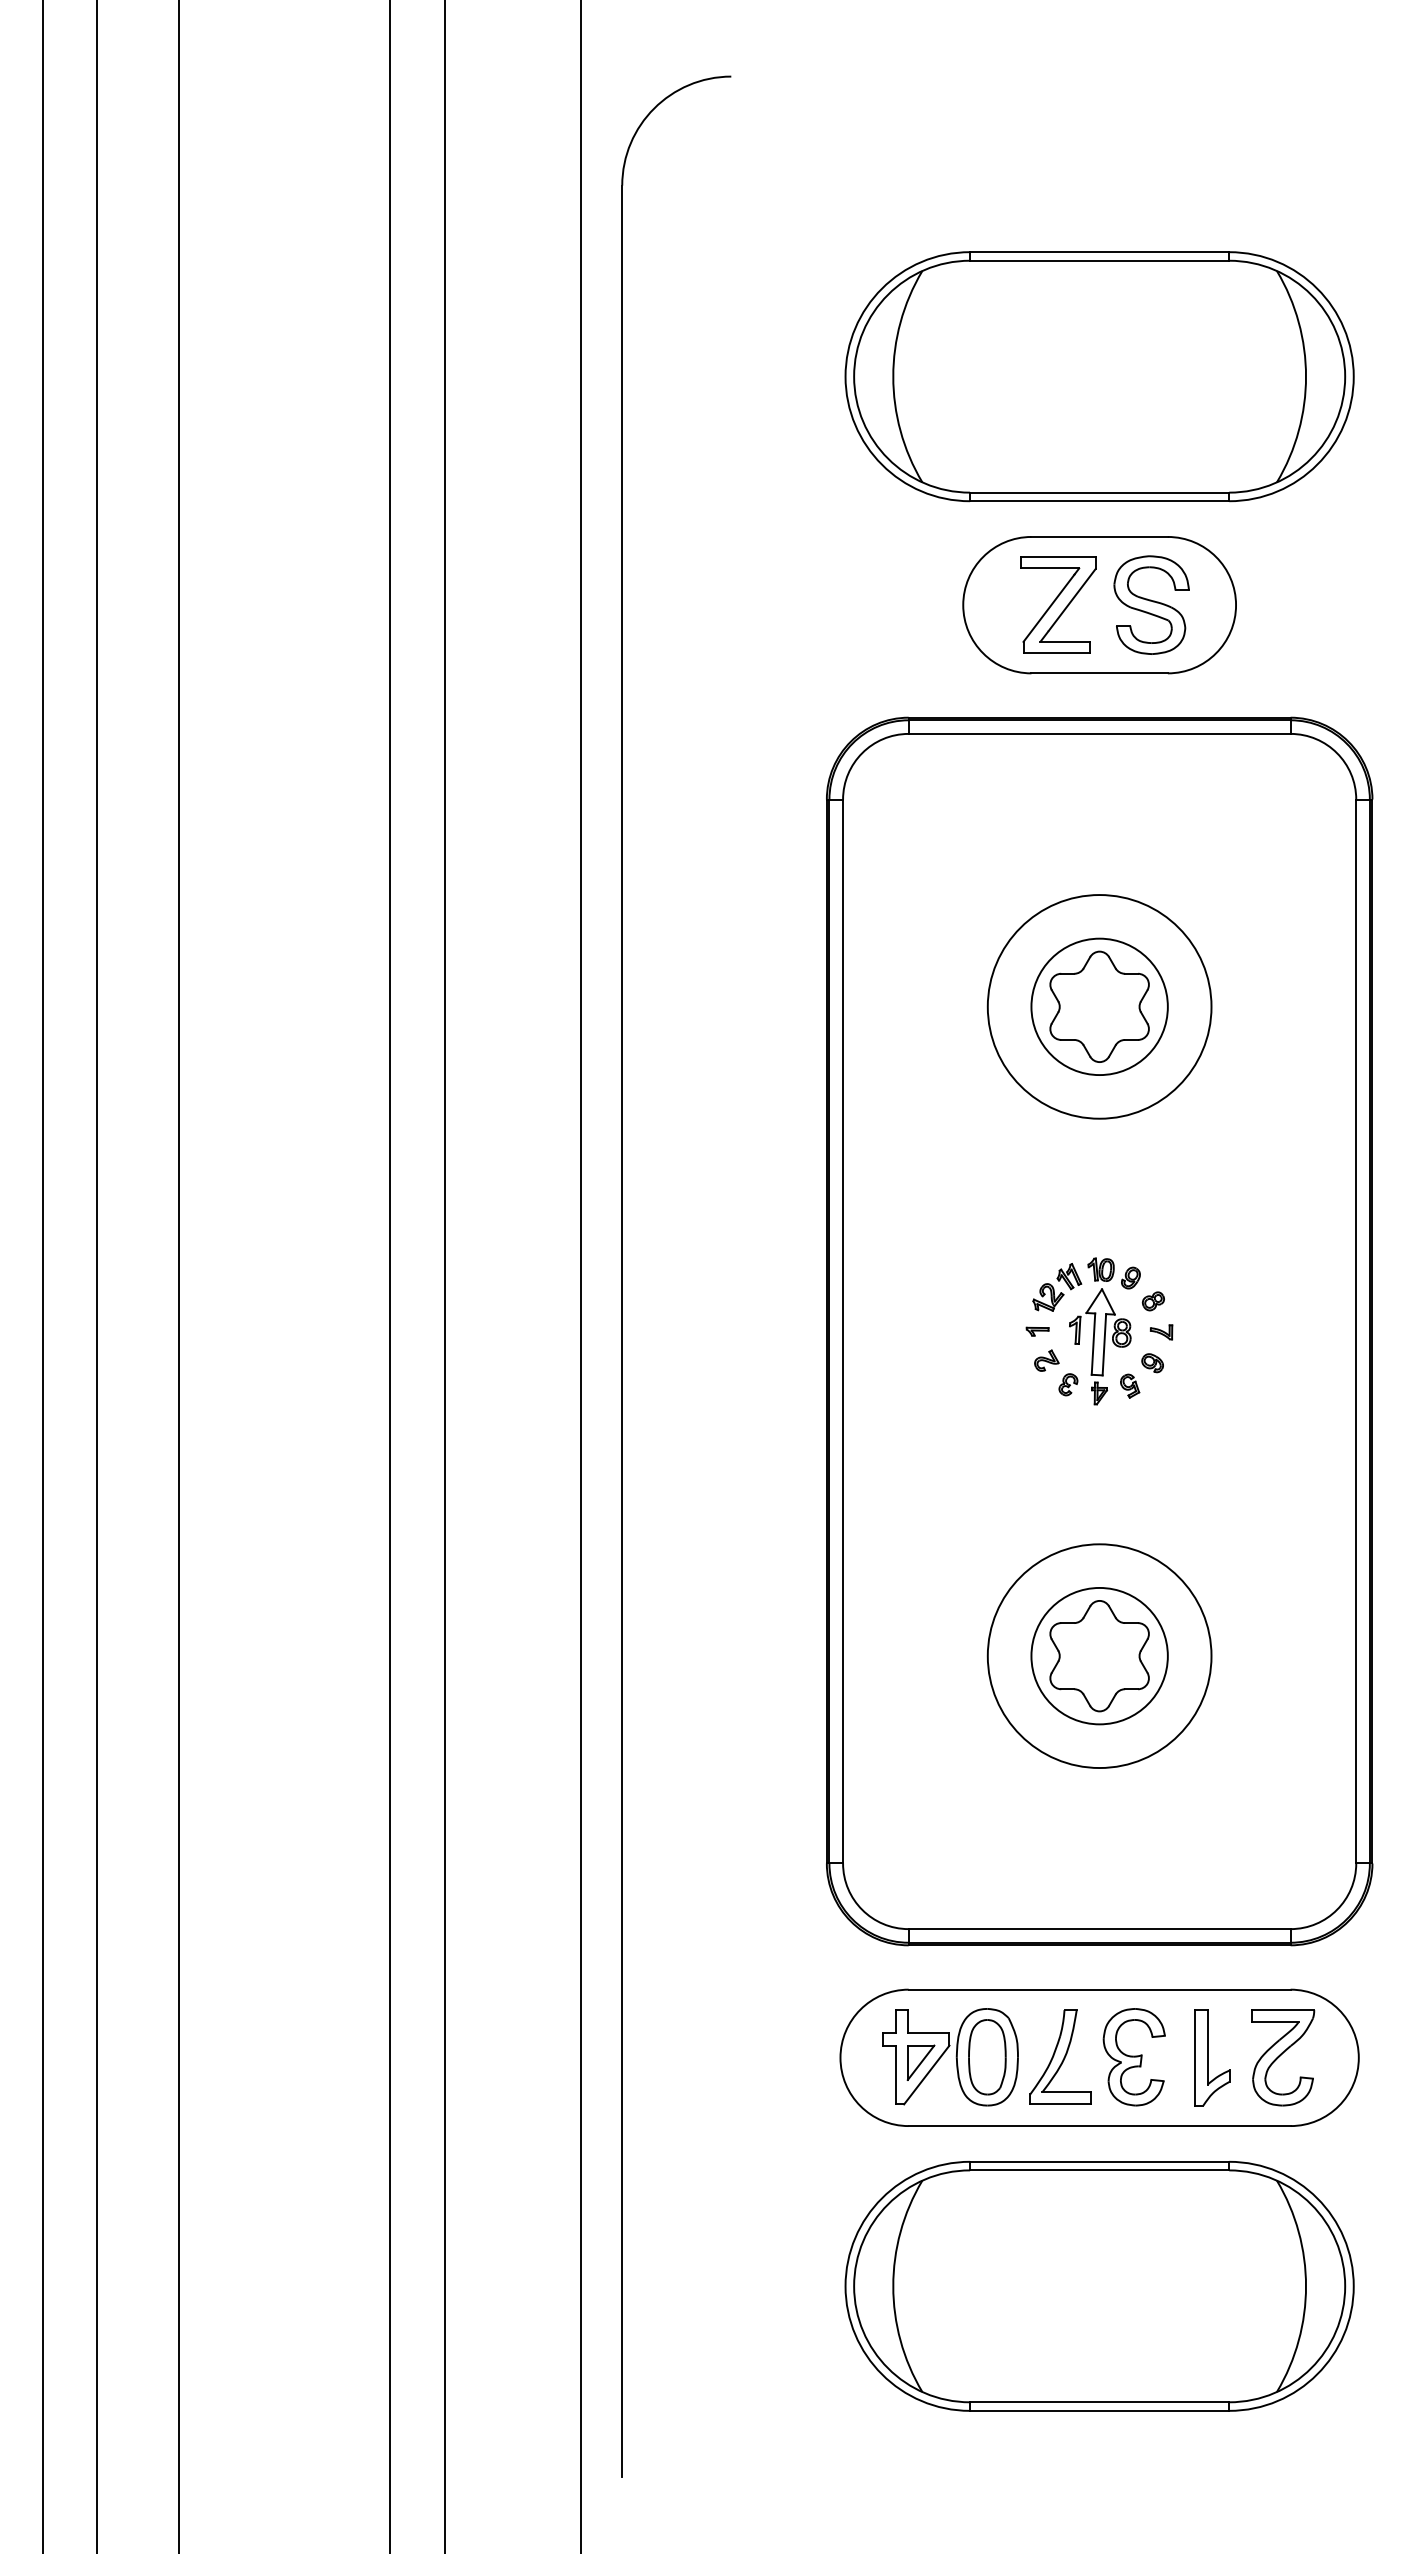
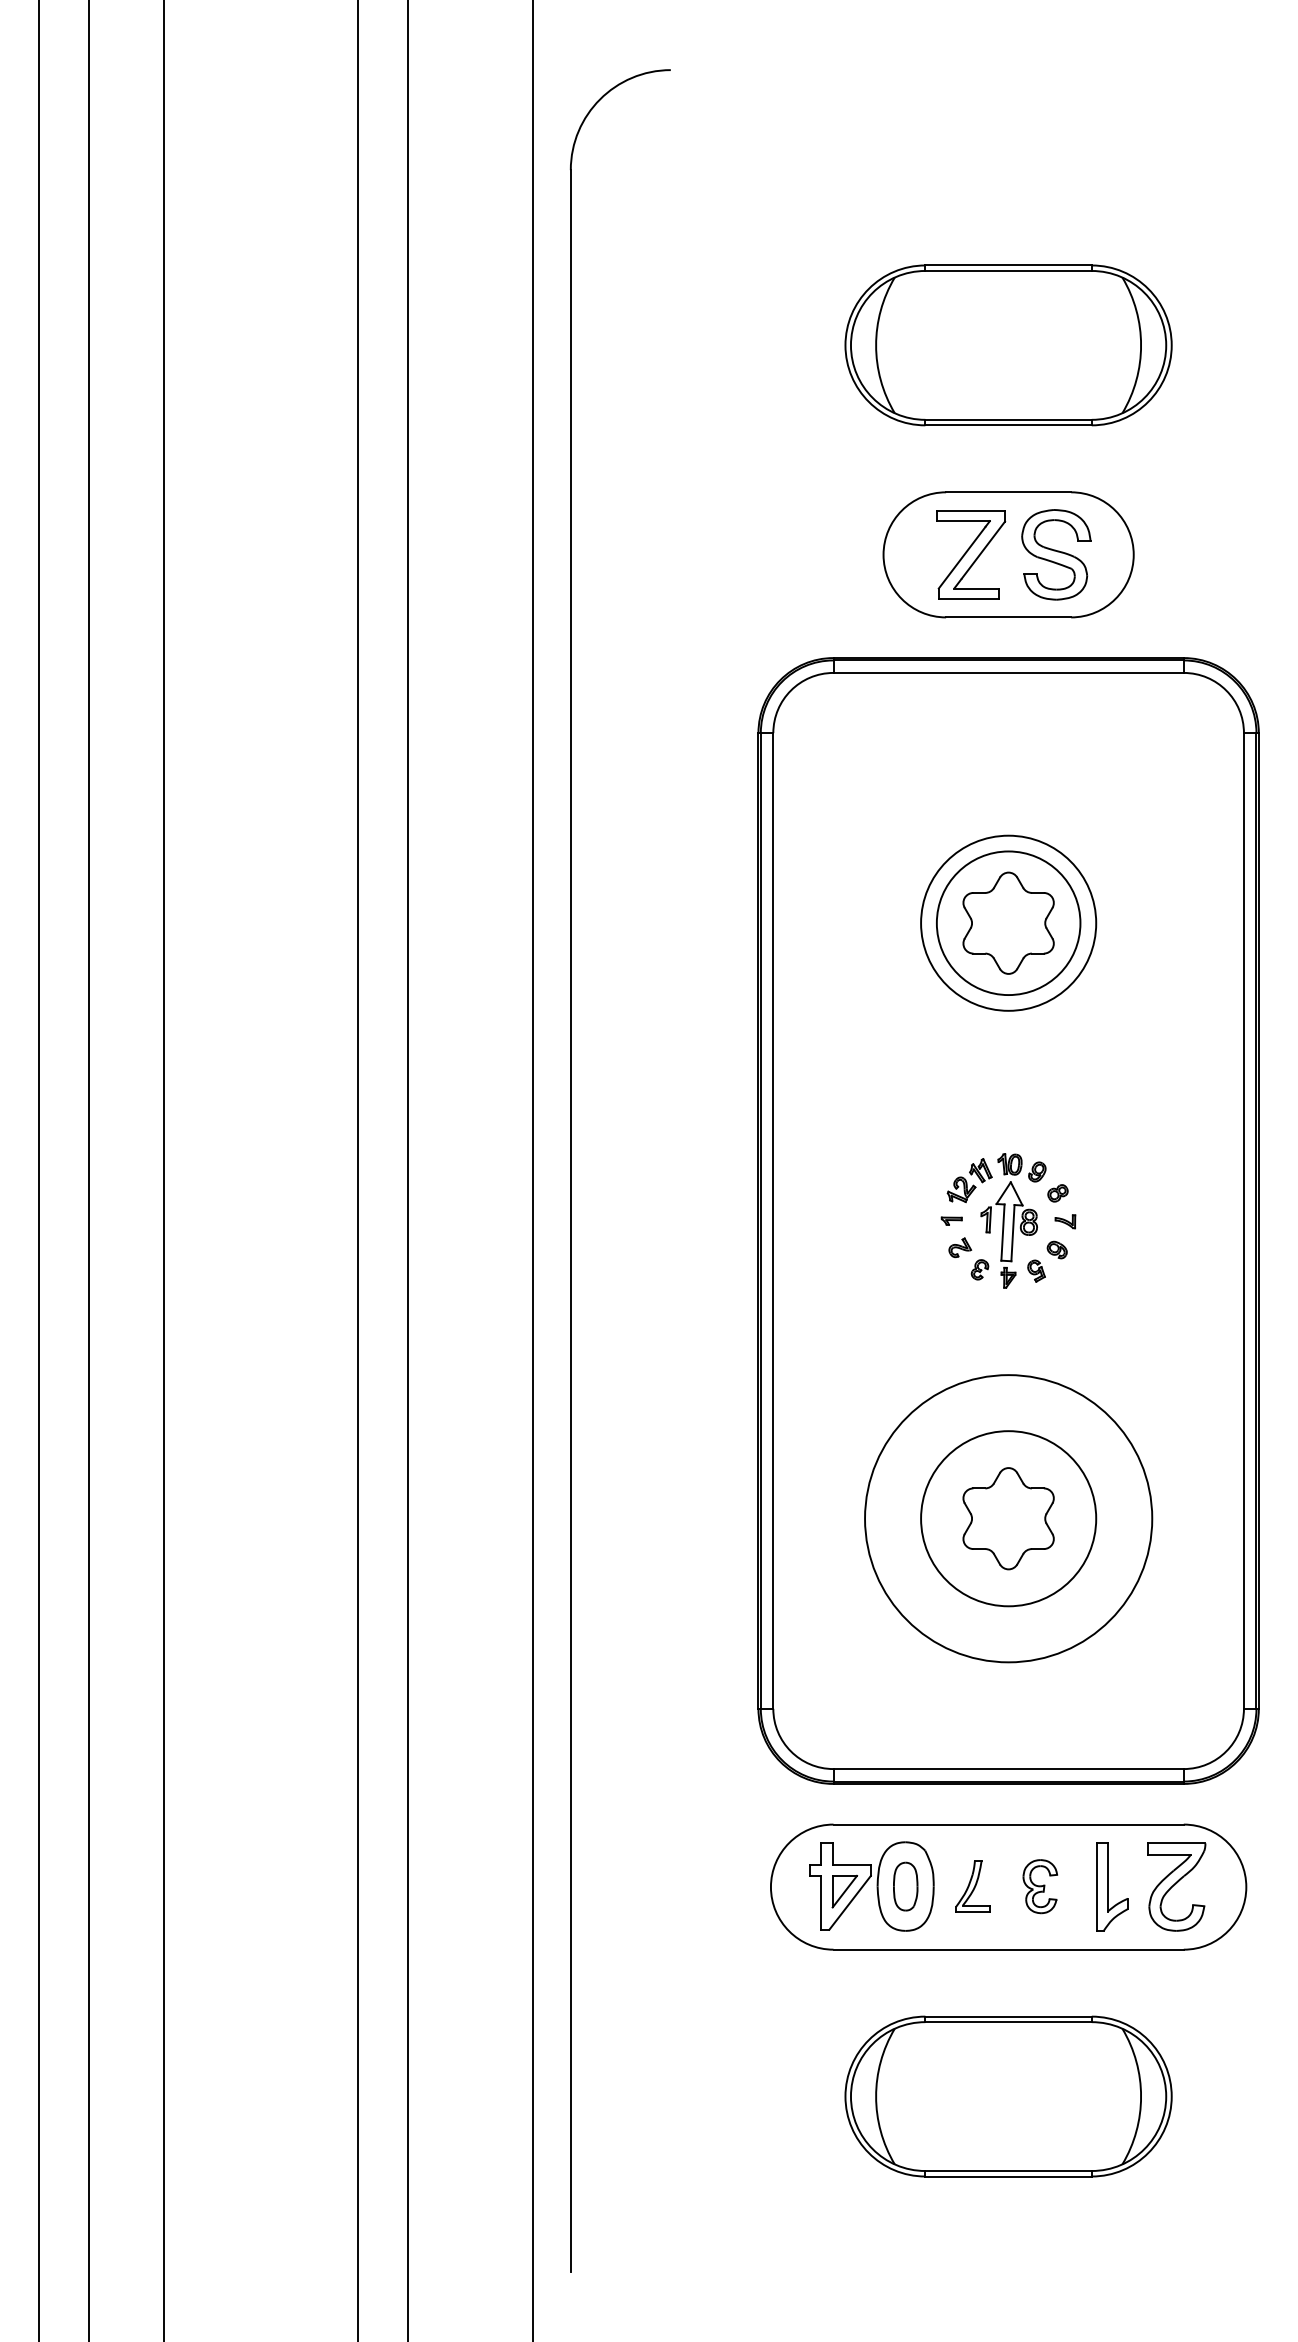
part: (1099, 376) -> (1008, 345), size x0.7
circle: (1099, 1006) -> (1008, 922), size x0.7
circle: (1099, 1006) -> (1008, 922), size x1.4
circle: (1099, 1655) -> (1008, 1518), size x1.4
circle: (1099, 1656) -> (1008, 1519), size x1.4
part: (1060, 2056) -> (972, 1885), size x0.6
part: (987, 2057) -> (905, 1886), size x0.7
part: (1133, 2057) -> (1039, 1886), size x0.6
part: (1099, 2285) -> (1008, 2095), size x0.7

